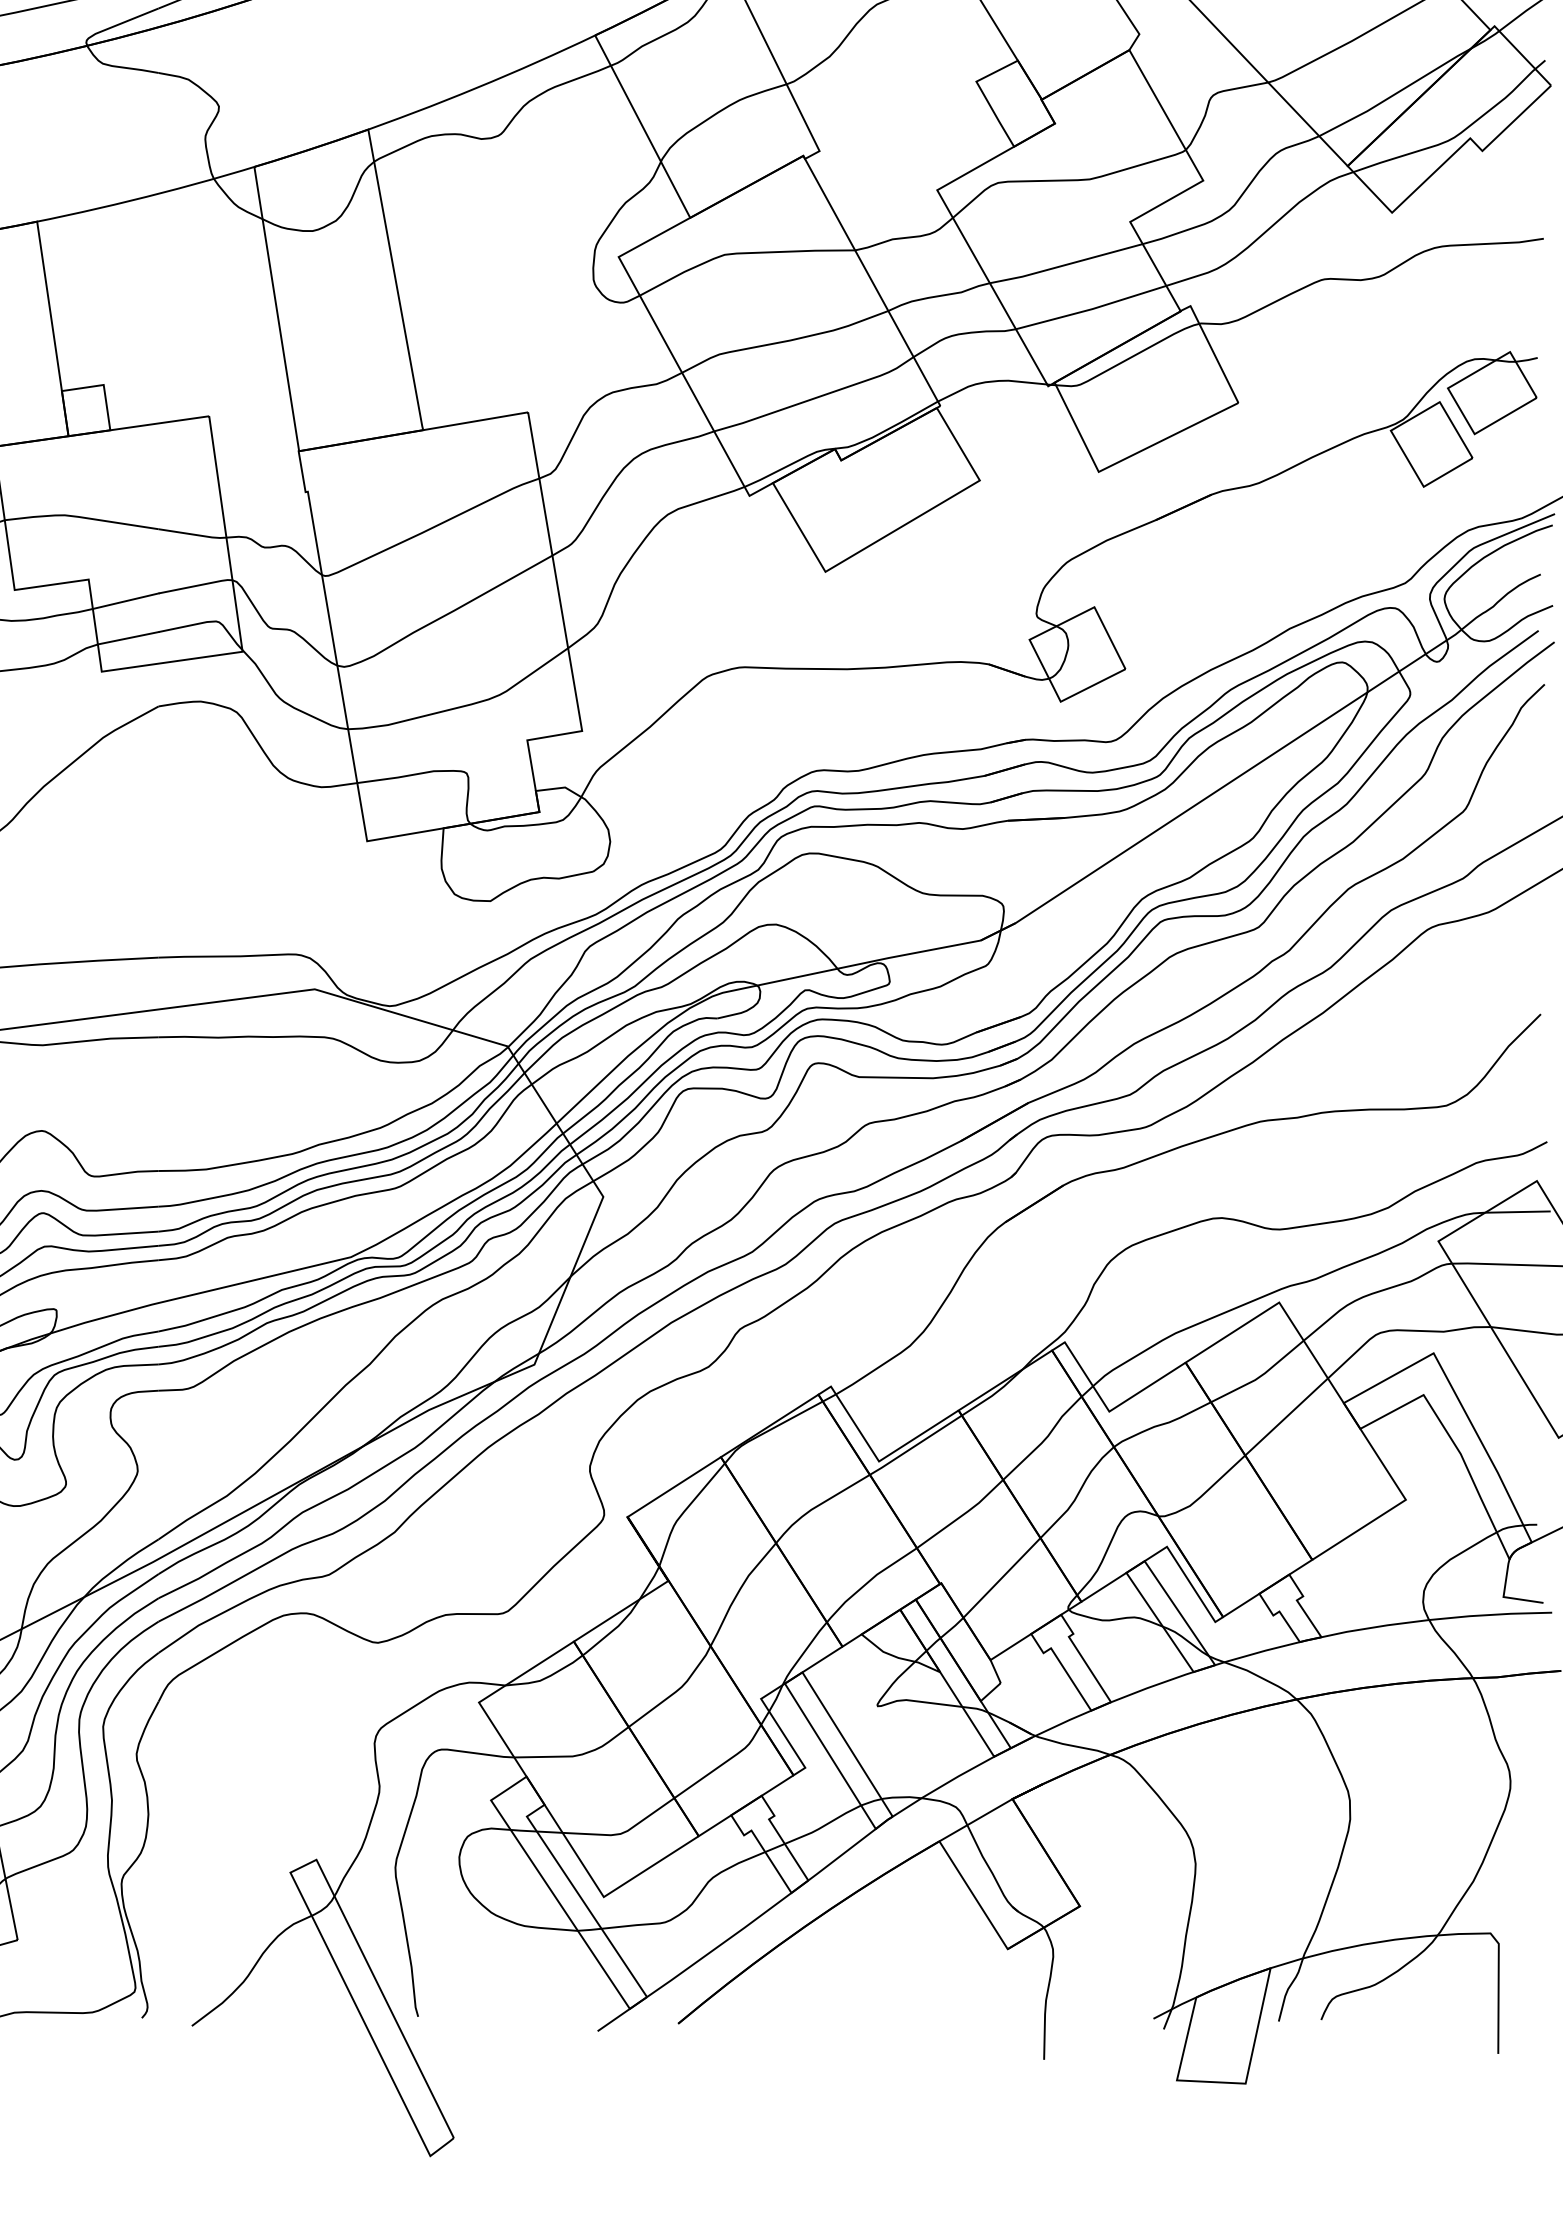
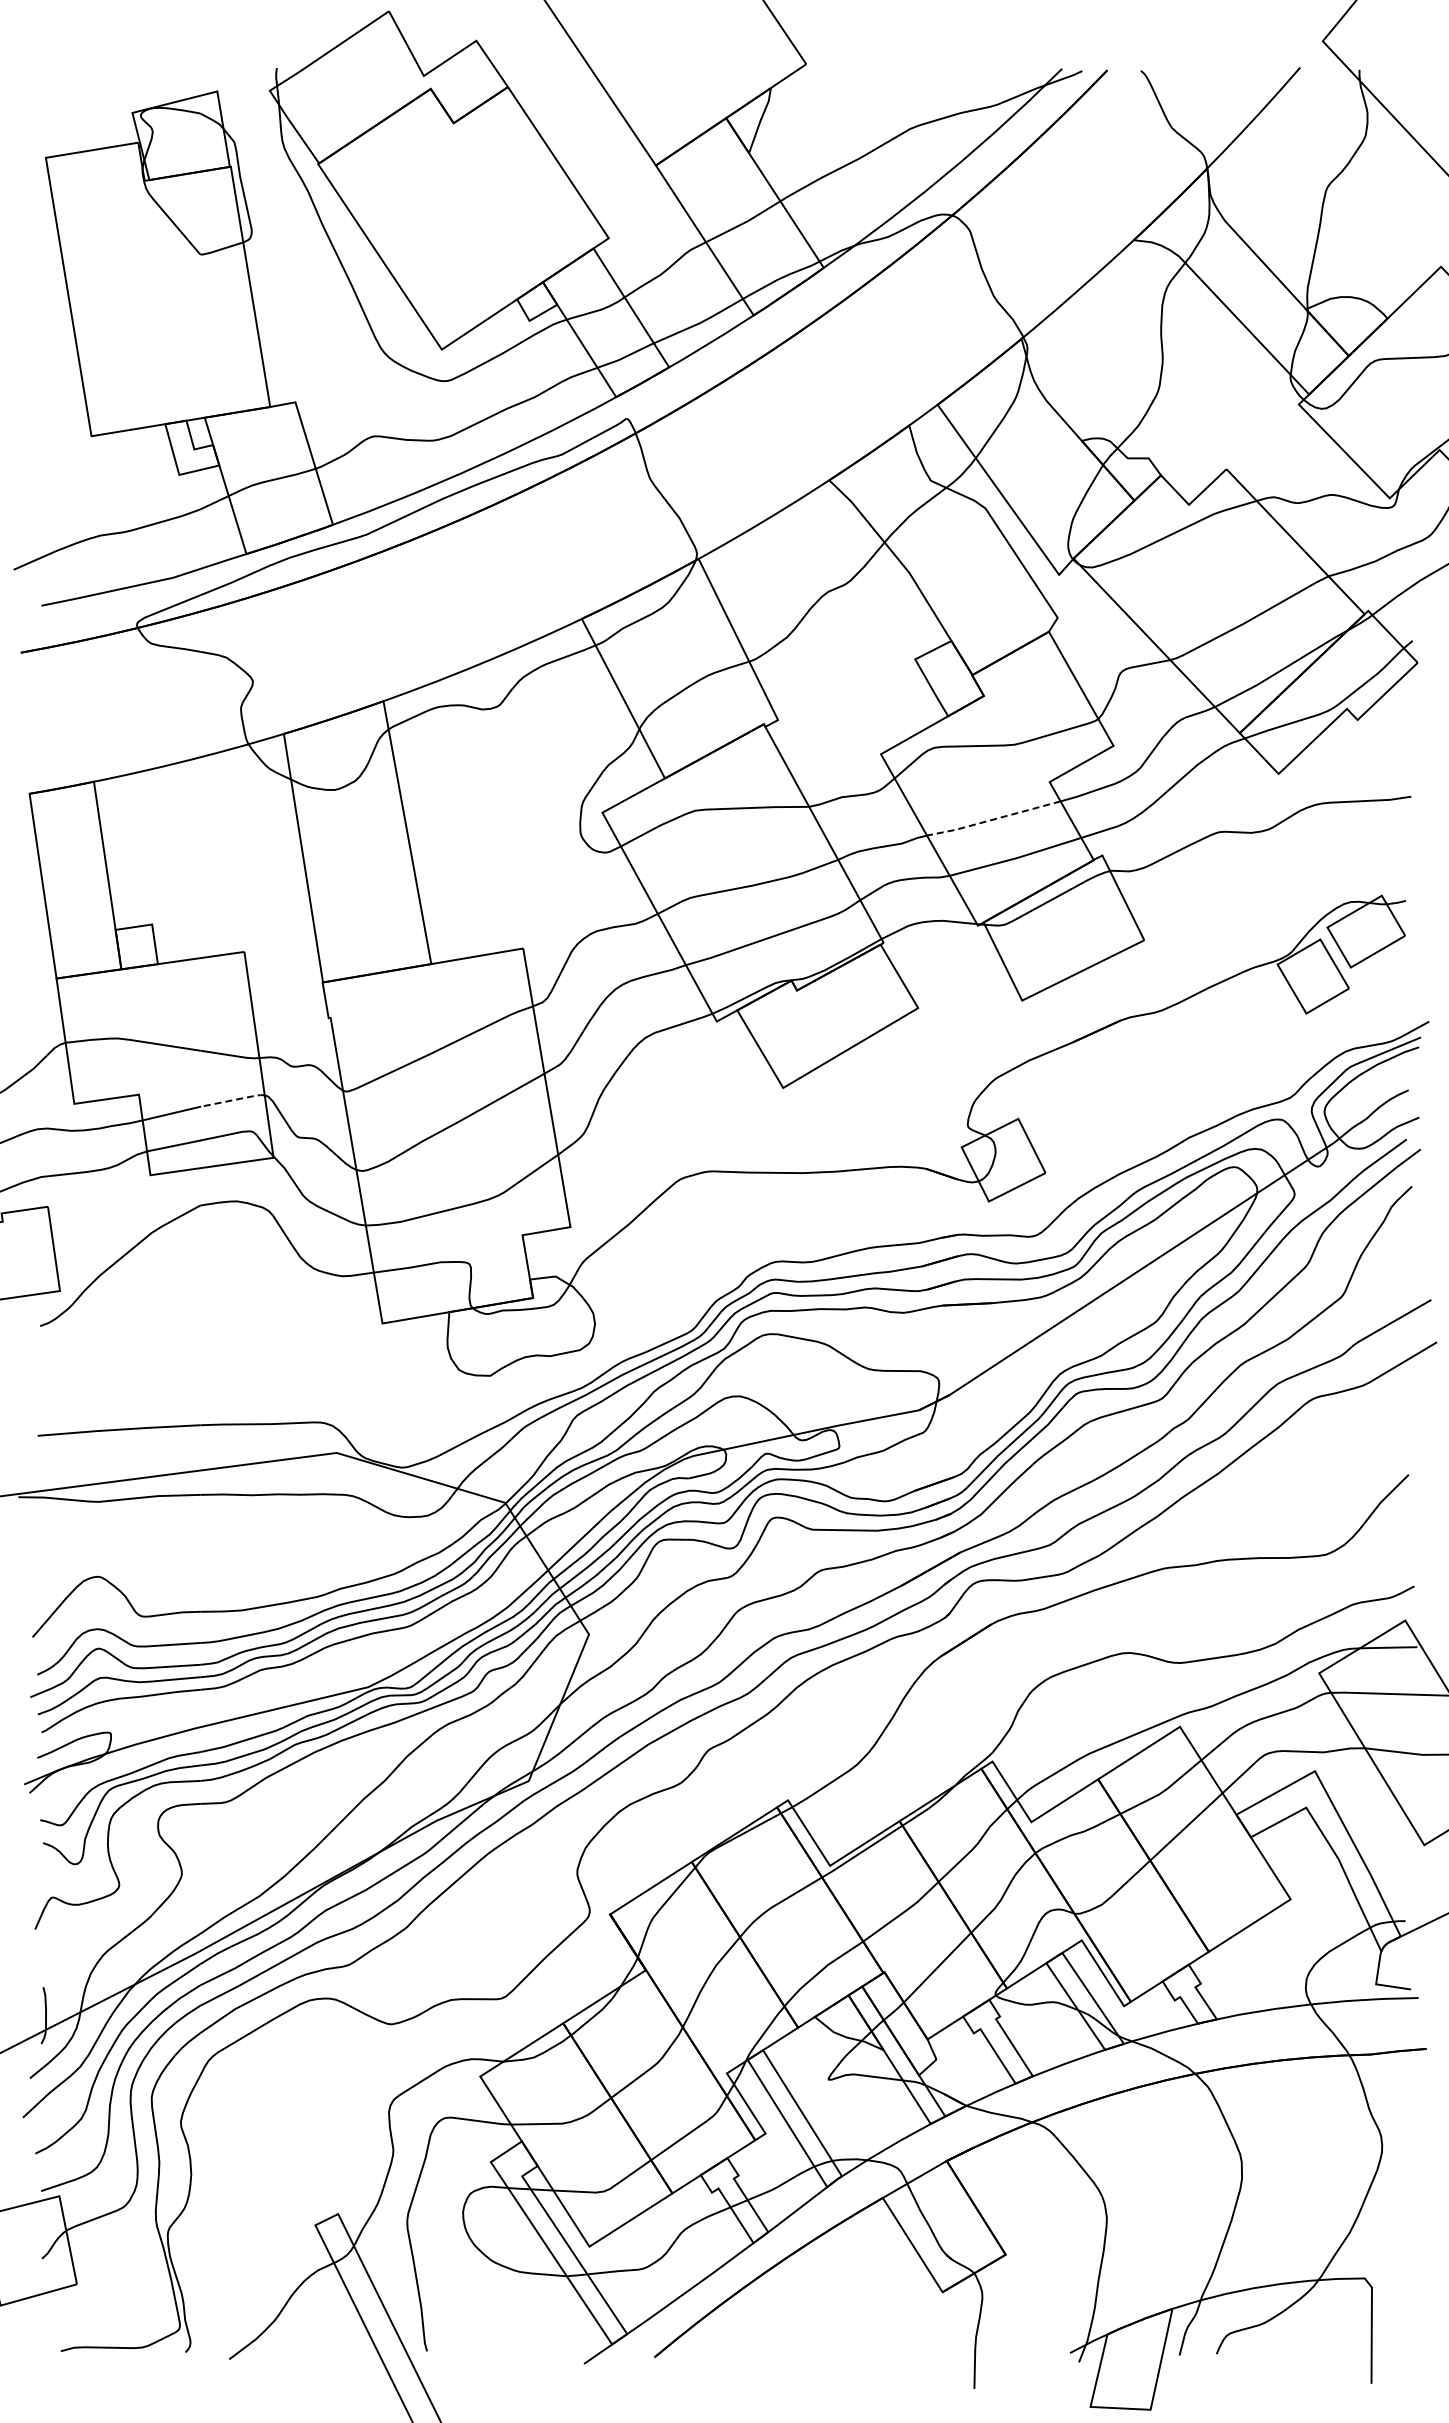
line: (1065, 264) -> (993, 819), solid -> dashed
line: (197, 586) -> (234, 1100), solid -> dashed

